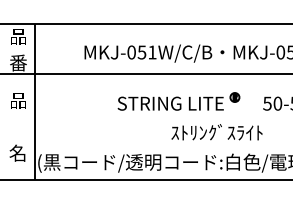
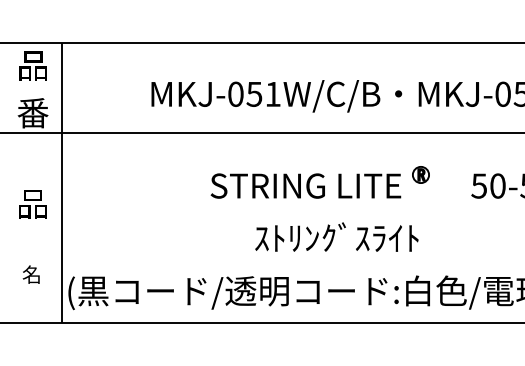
part: (18, 100) -> (33, 203), moved
text: (216, 132) -> (335, 237), moved
part: (17, 152) -> (31, 273), size x0.6

